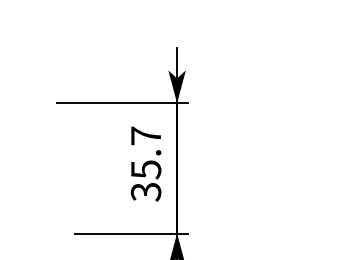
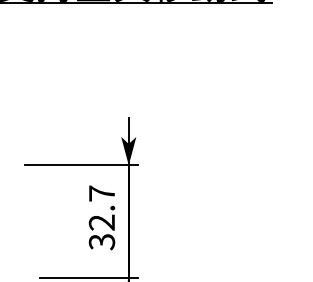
text: (145, 169) -> (101, 222), 35.7 -> 32.7

